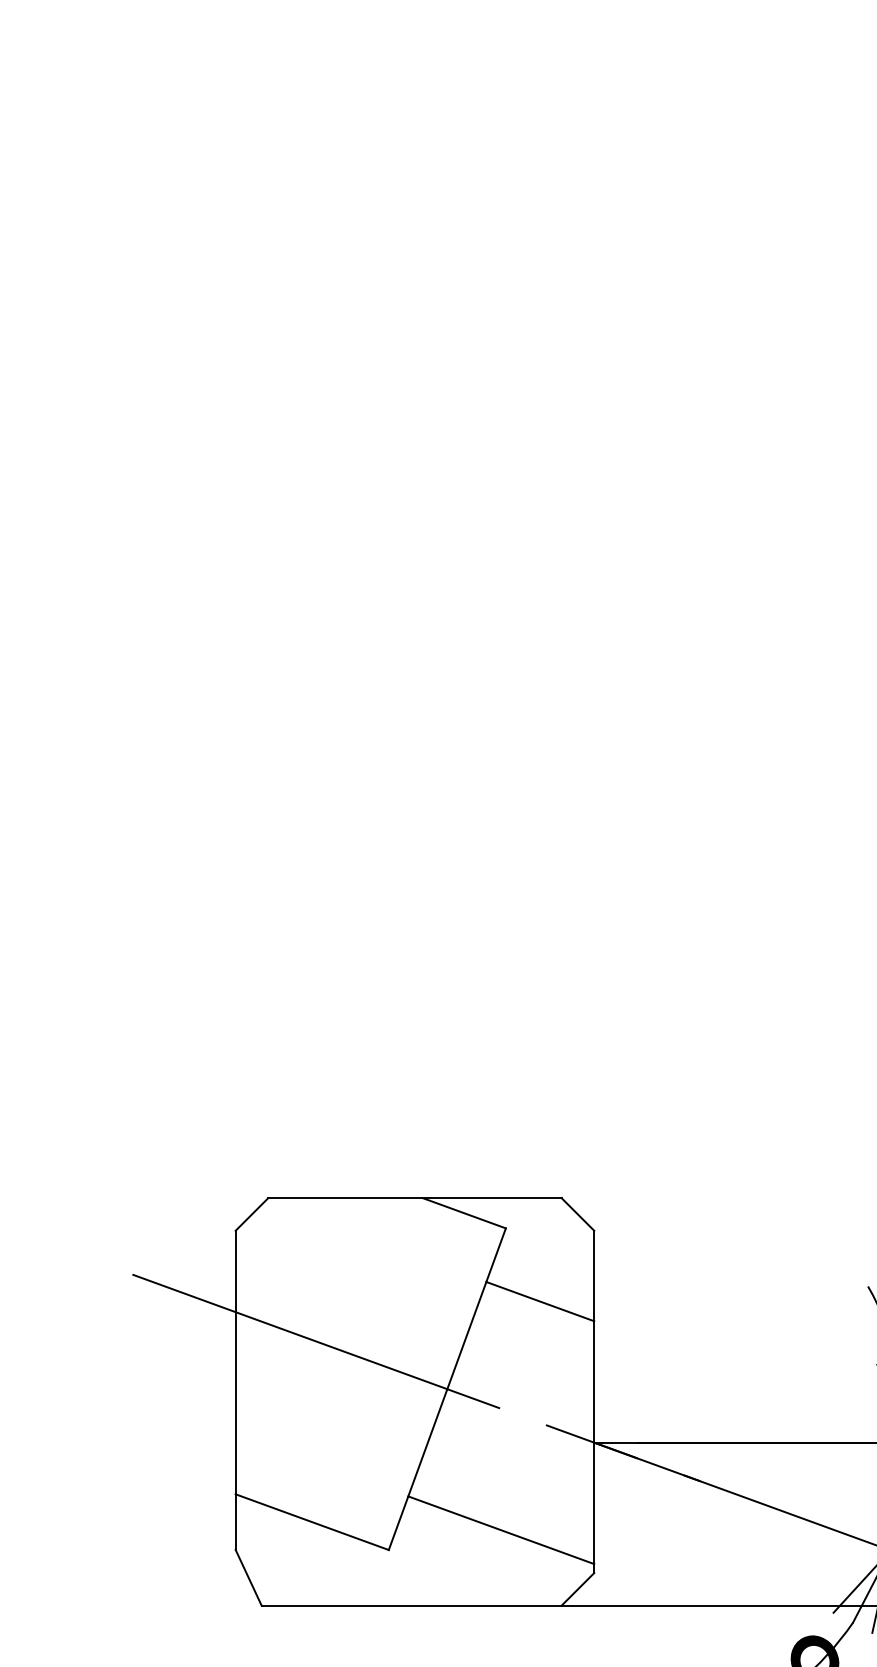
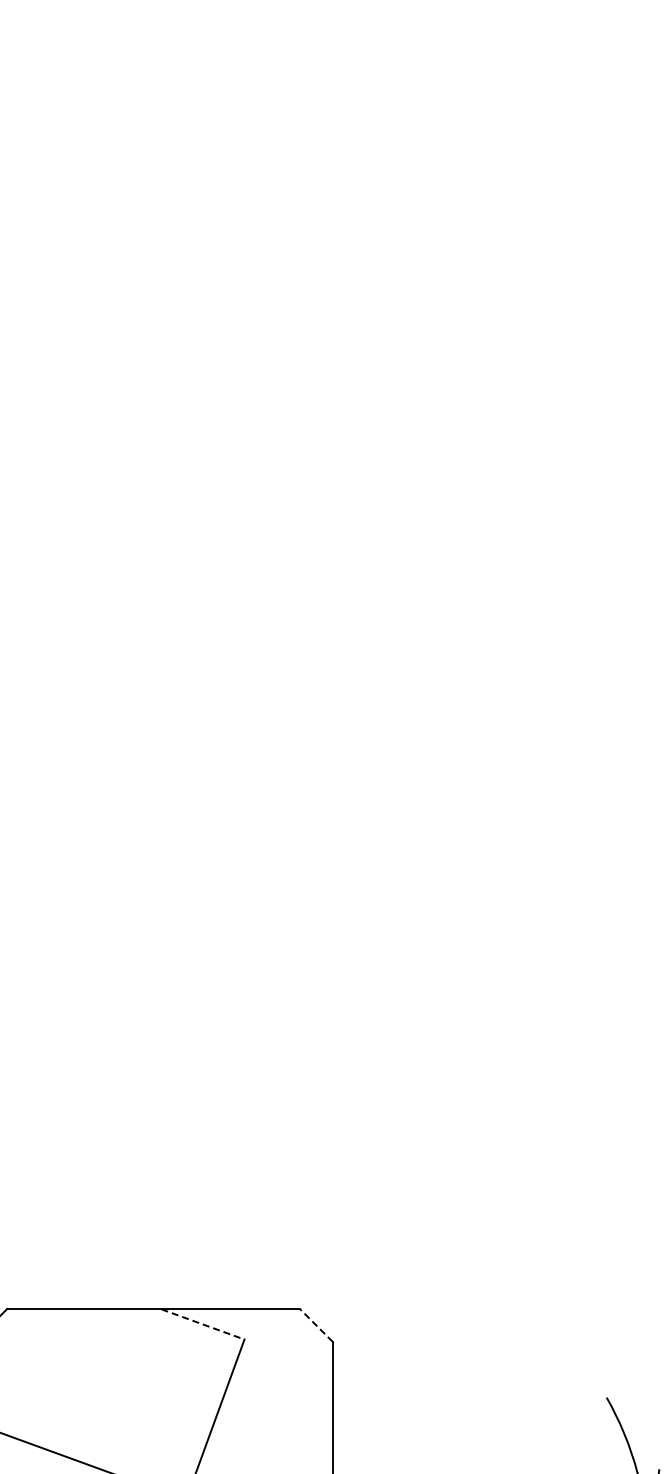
line: (464, 1213) -> (203, 1324), solid -> dashed
line: (577, 1214) -> (316, 1325), solid -> dashed
line: (540, 1301) -> (279, 1412), removed

